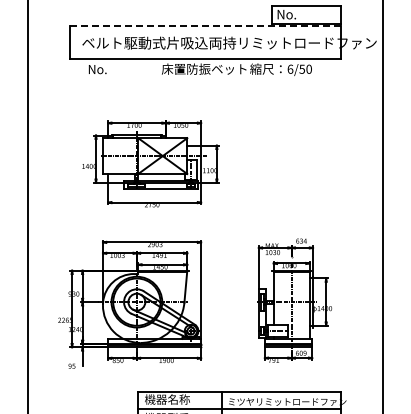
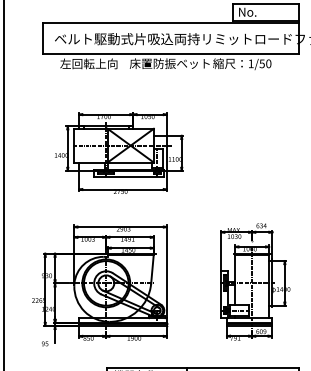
line: (205, 25) -> (171, 22), dashed -> solid
text: (118, 68) -> (88, 63), No. -> 左回転上向
text: (290, 68) -> (251, 63), 6/50 -> 1/50

